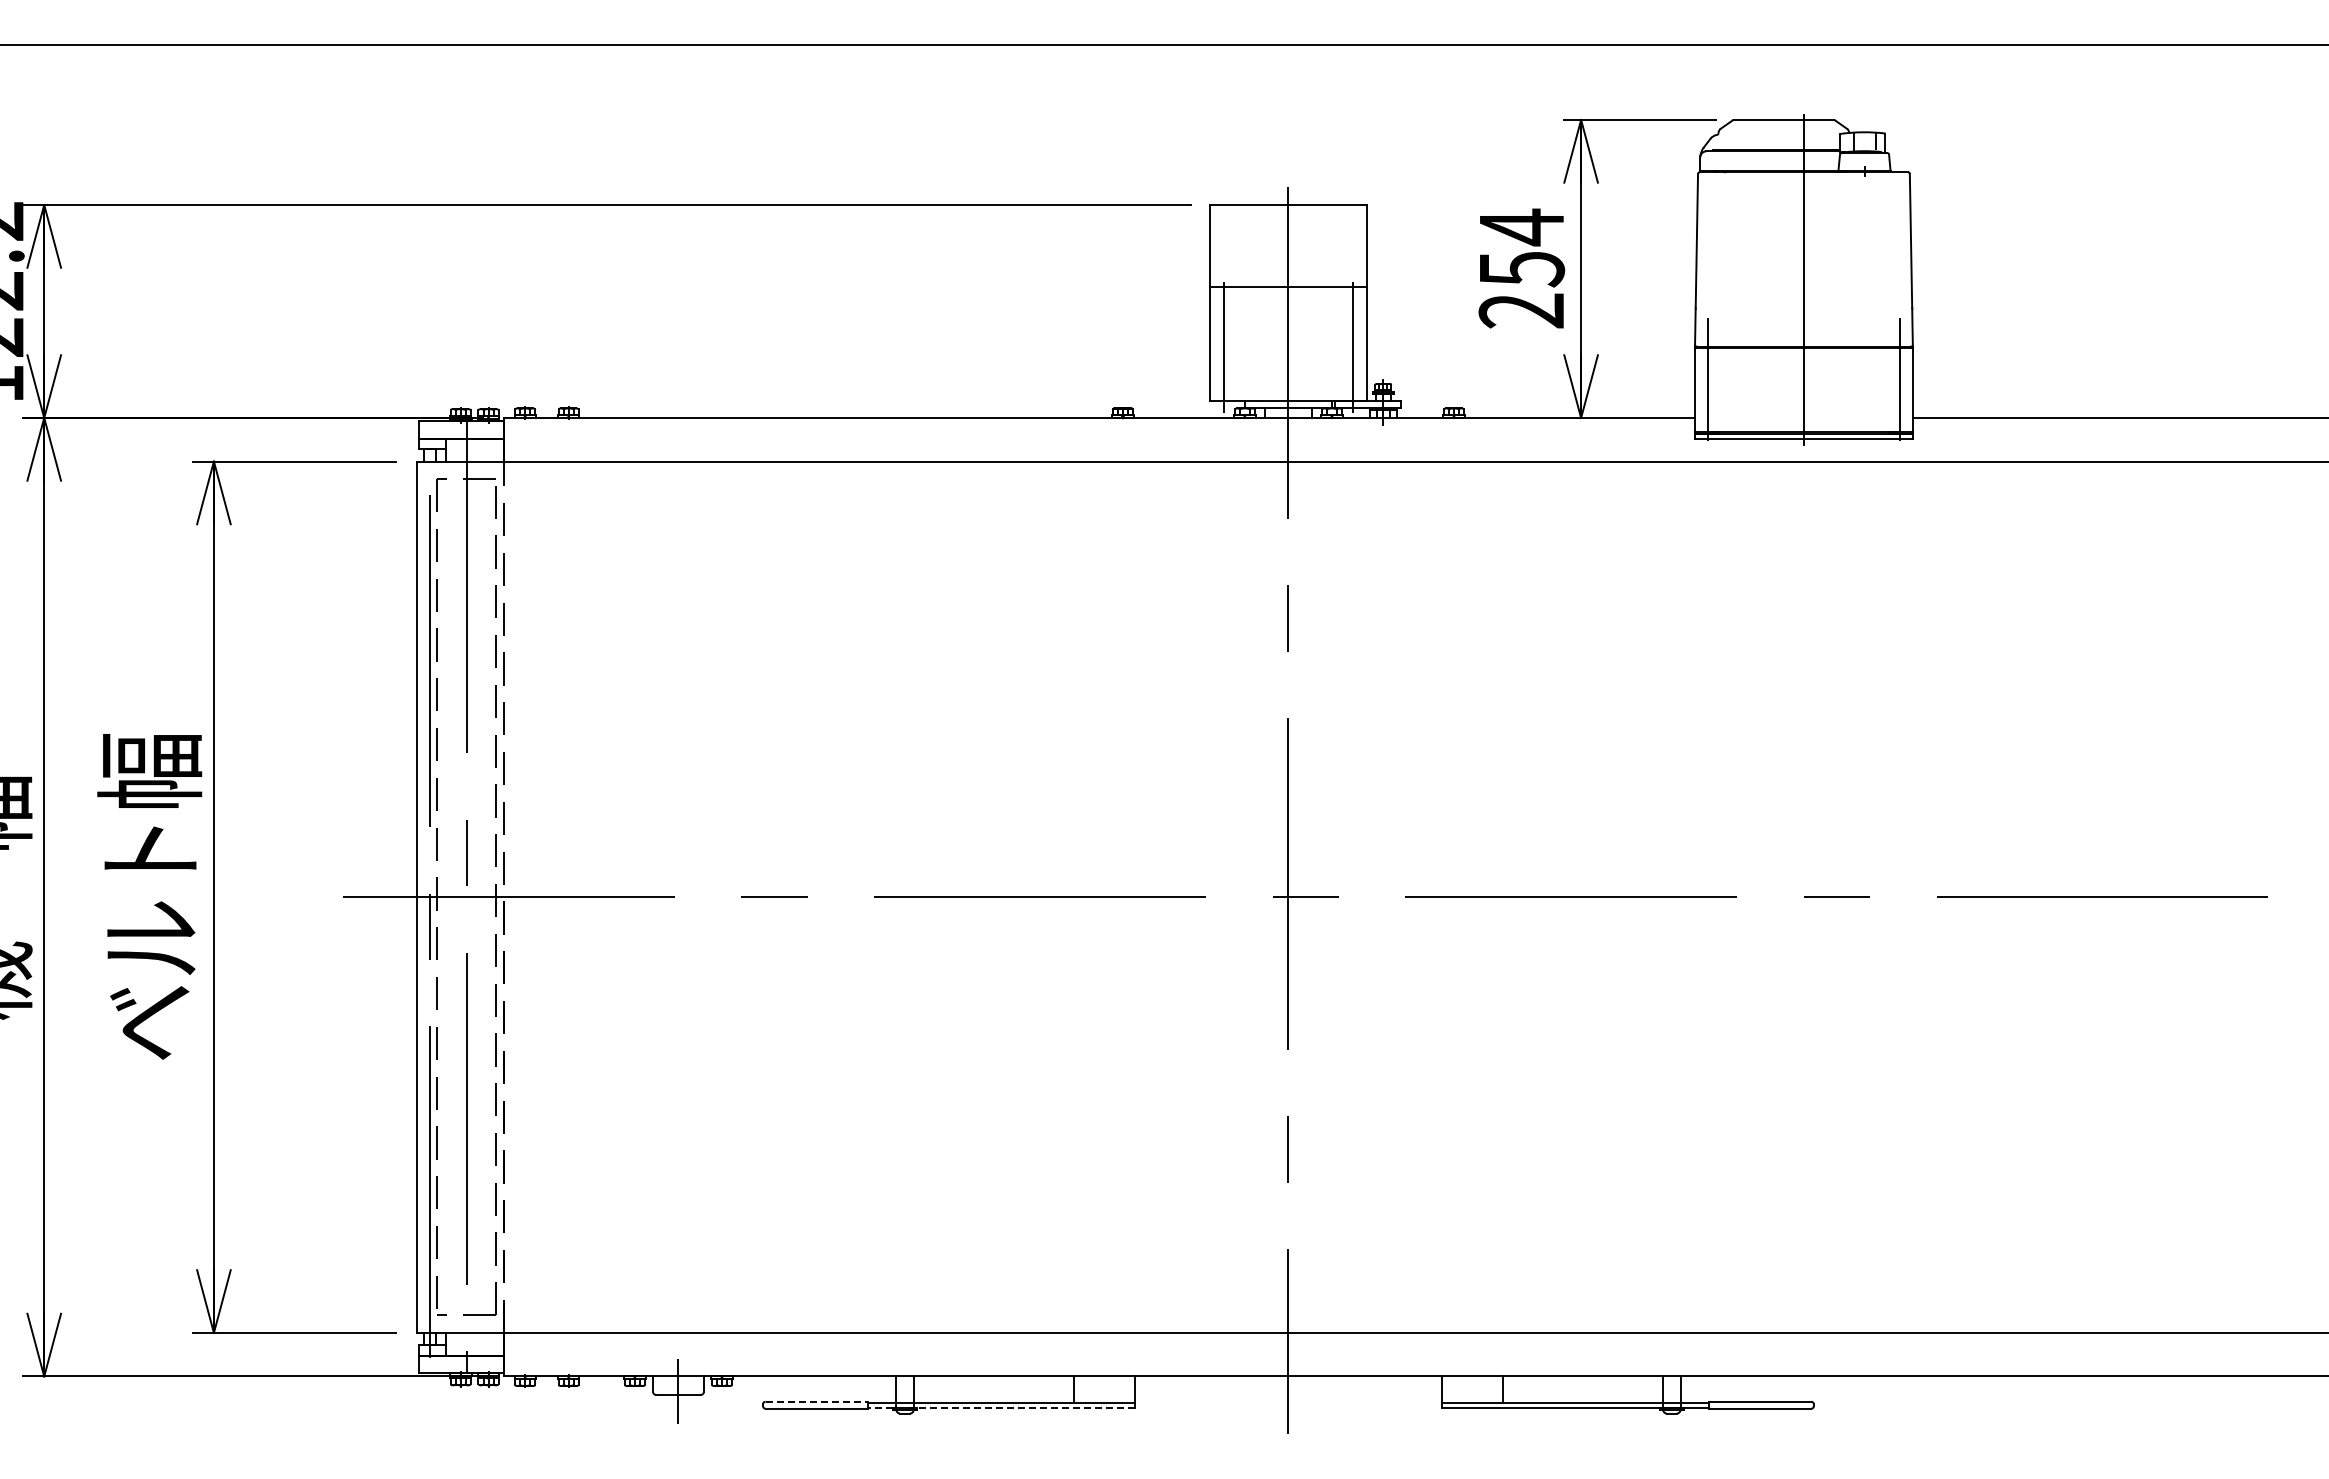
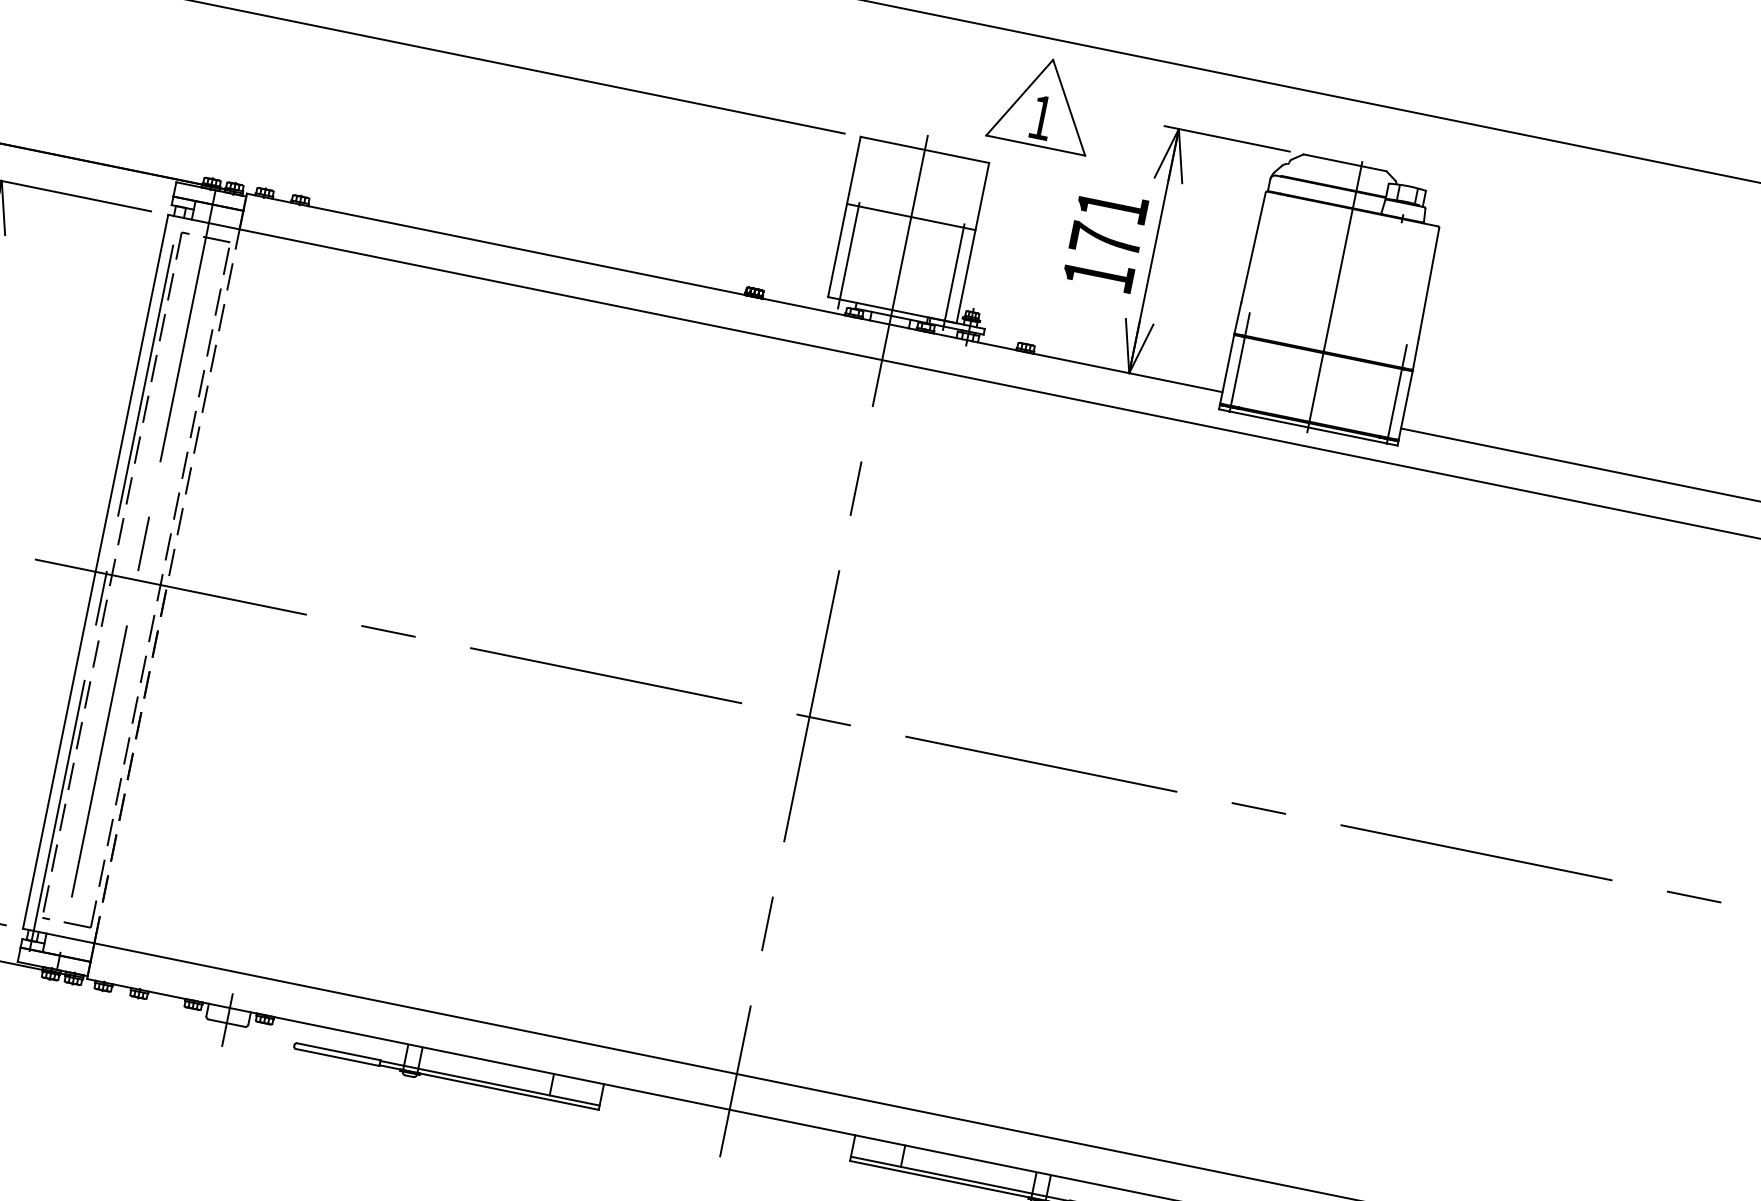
part: (1416, 120) -> (1043, 102), added
text: (1521, 268) -> (1105, 240), 254 -> 171
line: (816, 1401) -> (338, 1051), dashed -> solid
line: (1001, 1407) -> (489, 1087), dashed -> solid

